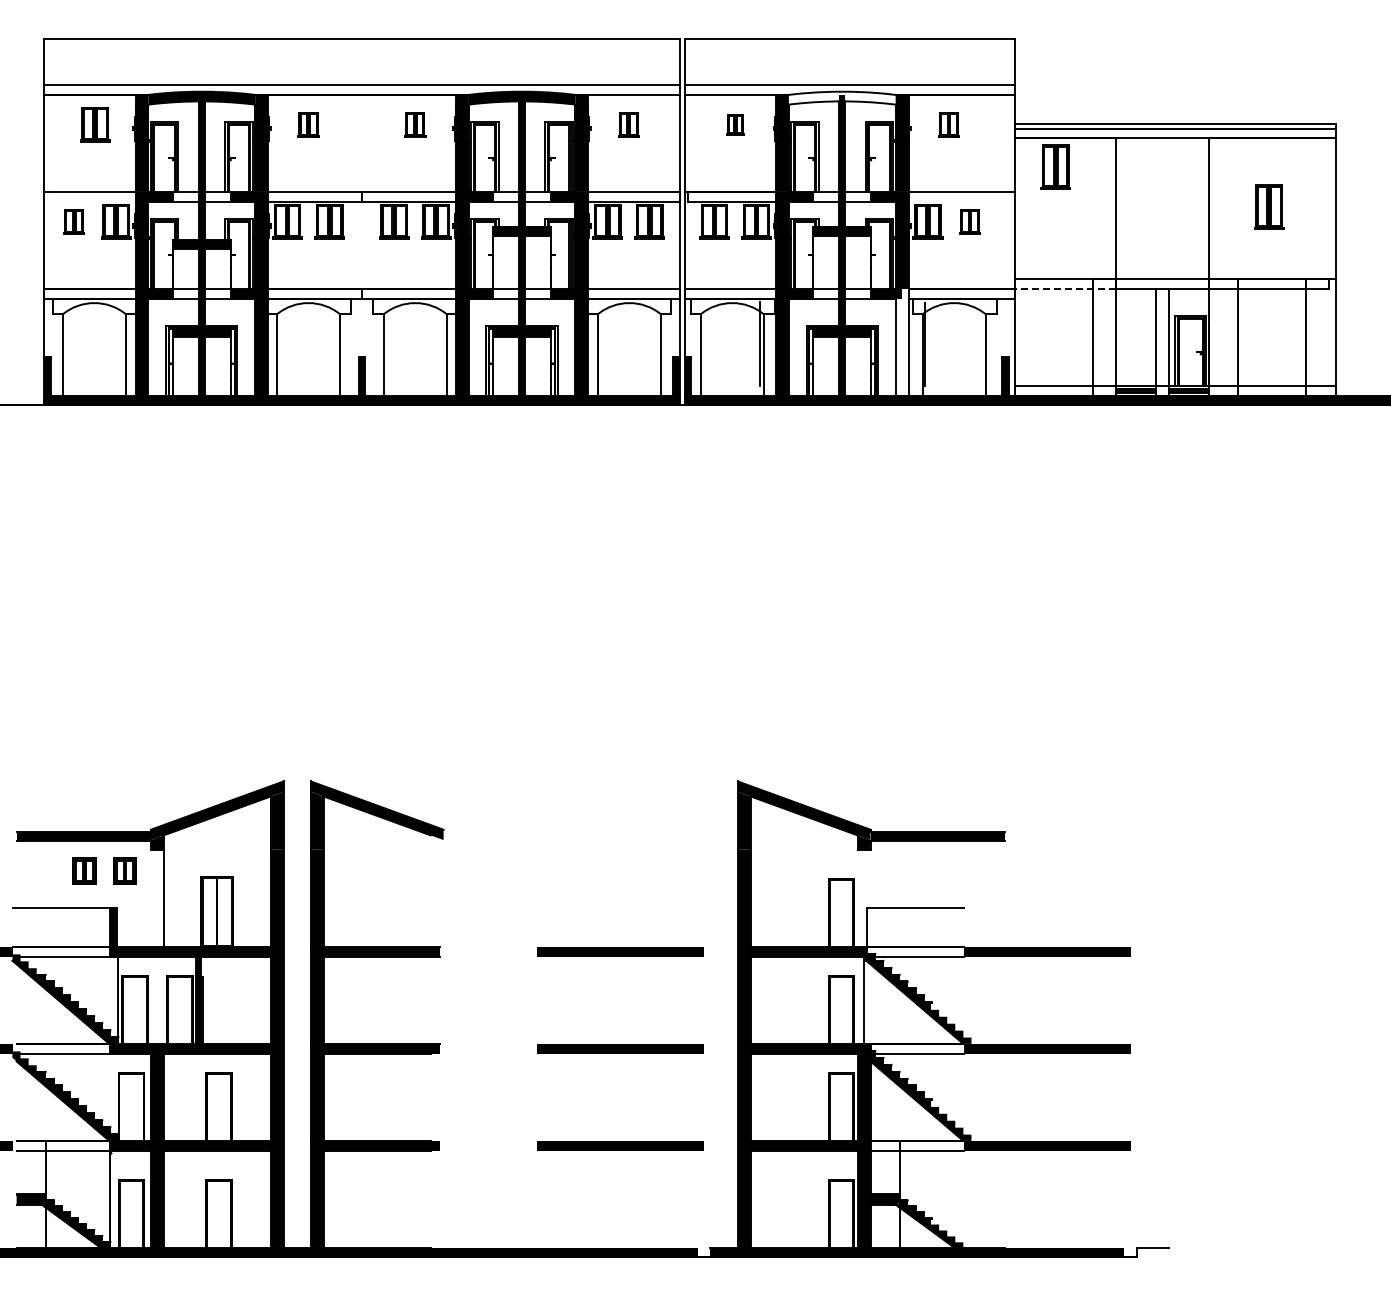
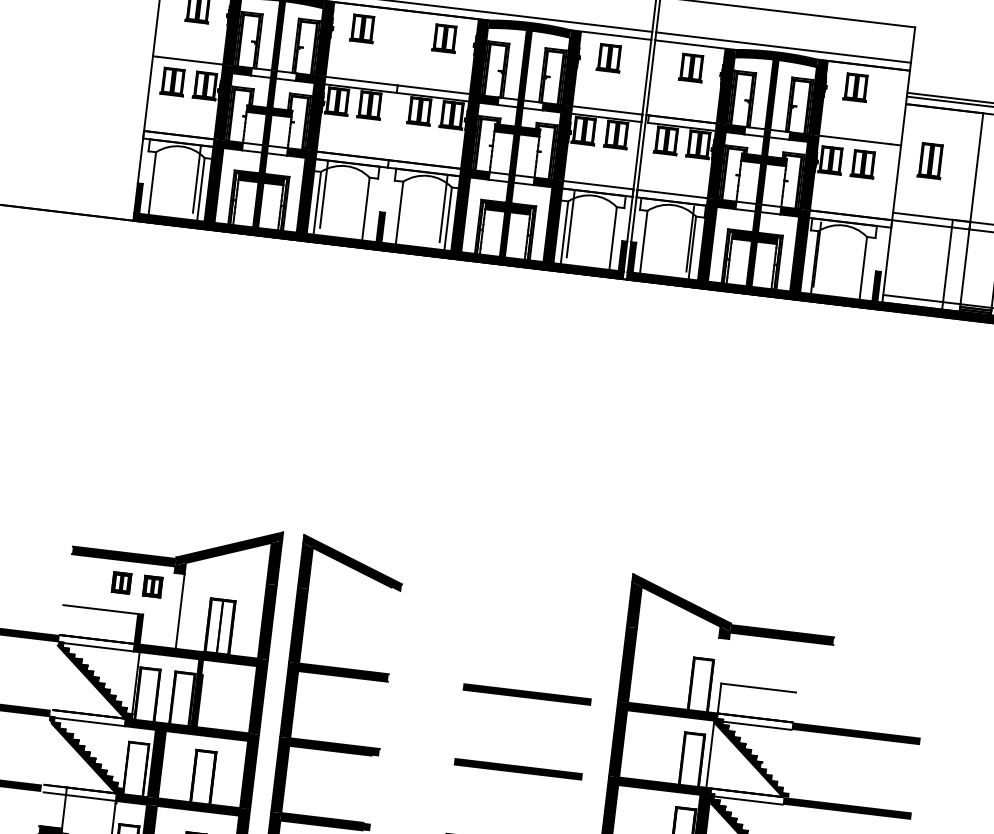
fill: (841, 97) -> (775, 56), added
part: (308, 124) -> (362, 28), size x1.43
part: (415, 124) -> (445, 38), size x1.43
part: (628, 124) -> (609, 57), size x1.43
part: (735, 124) -> (691, 67), size x1.67
part: (948, 124) -> (855, 87), size x1.43
part: (1055, 166) -> (930, 160), moved
part: (74, 221) -> (173, 81), size x1.43
part: (969, 221) -> (863, 164), size x1.43
line: (1064, 288) -> (930, 224), dashed -> solid
fill: (901, 341) -> (799, 250), added
line: (284, 342) -> (324, 194), added
line: (439, 342) -> (443, 208), added
line: (119, 343) -> (197, 179), added
line: (604, 343) -> (570, 224), added

